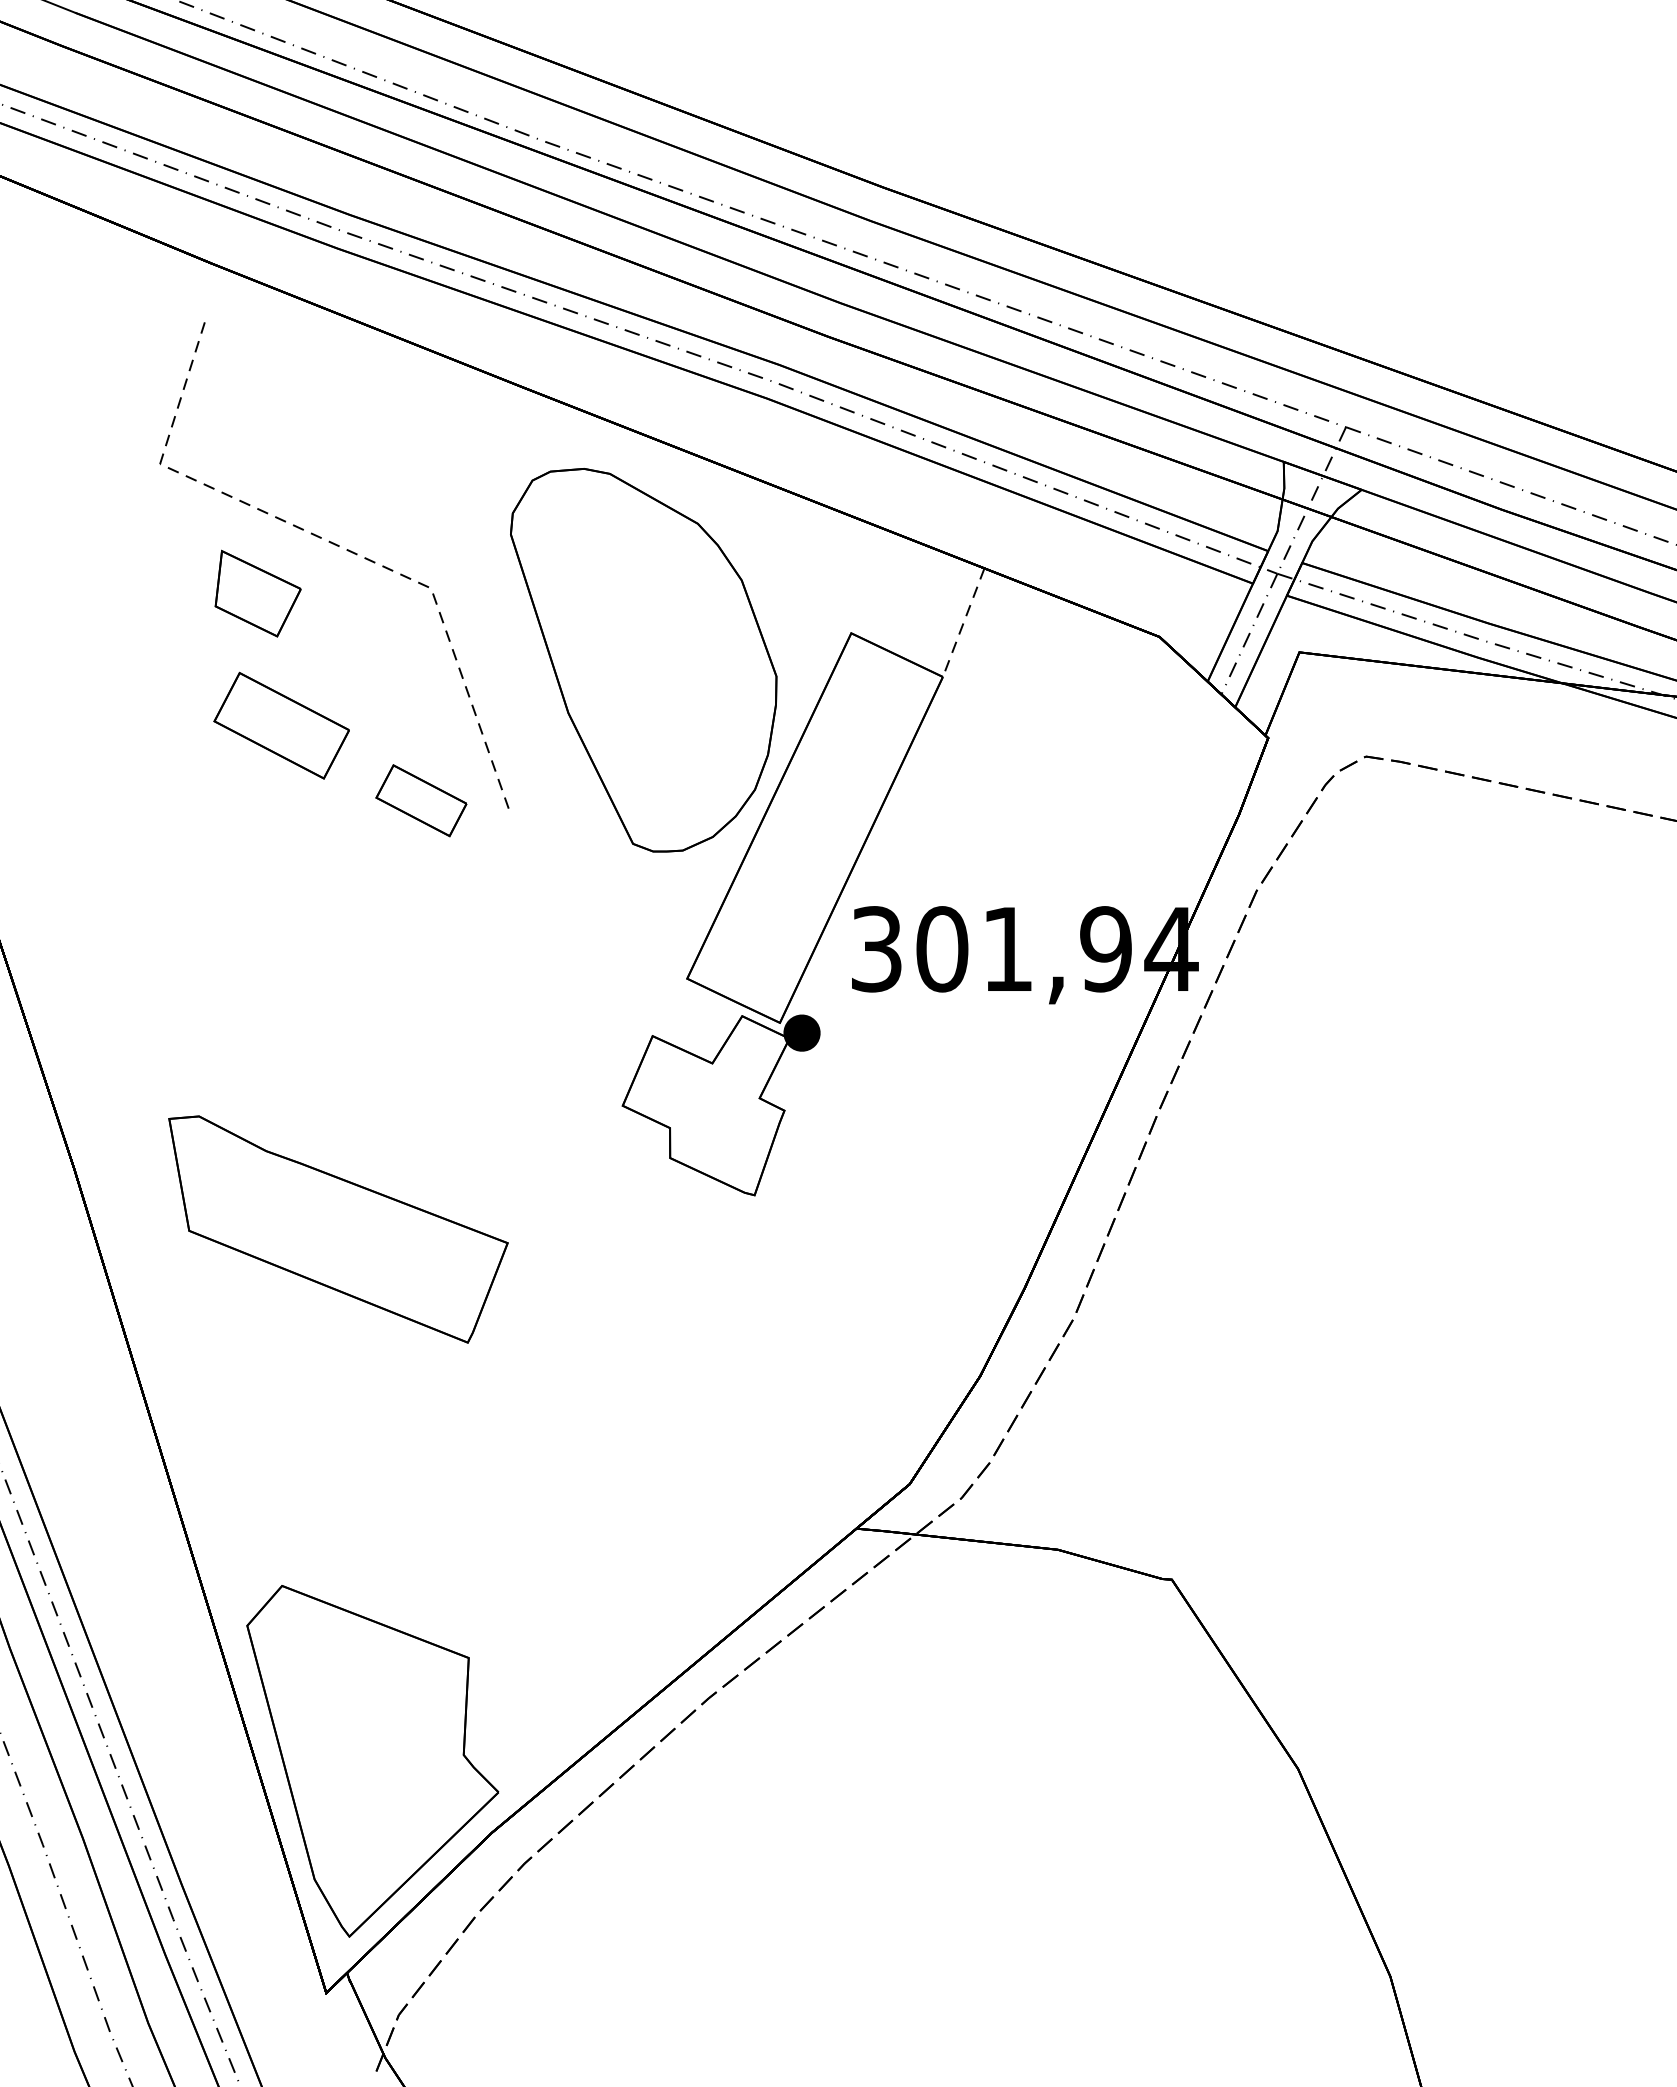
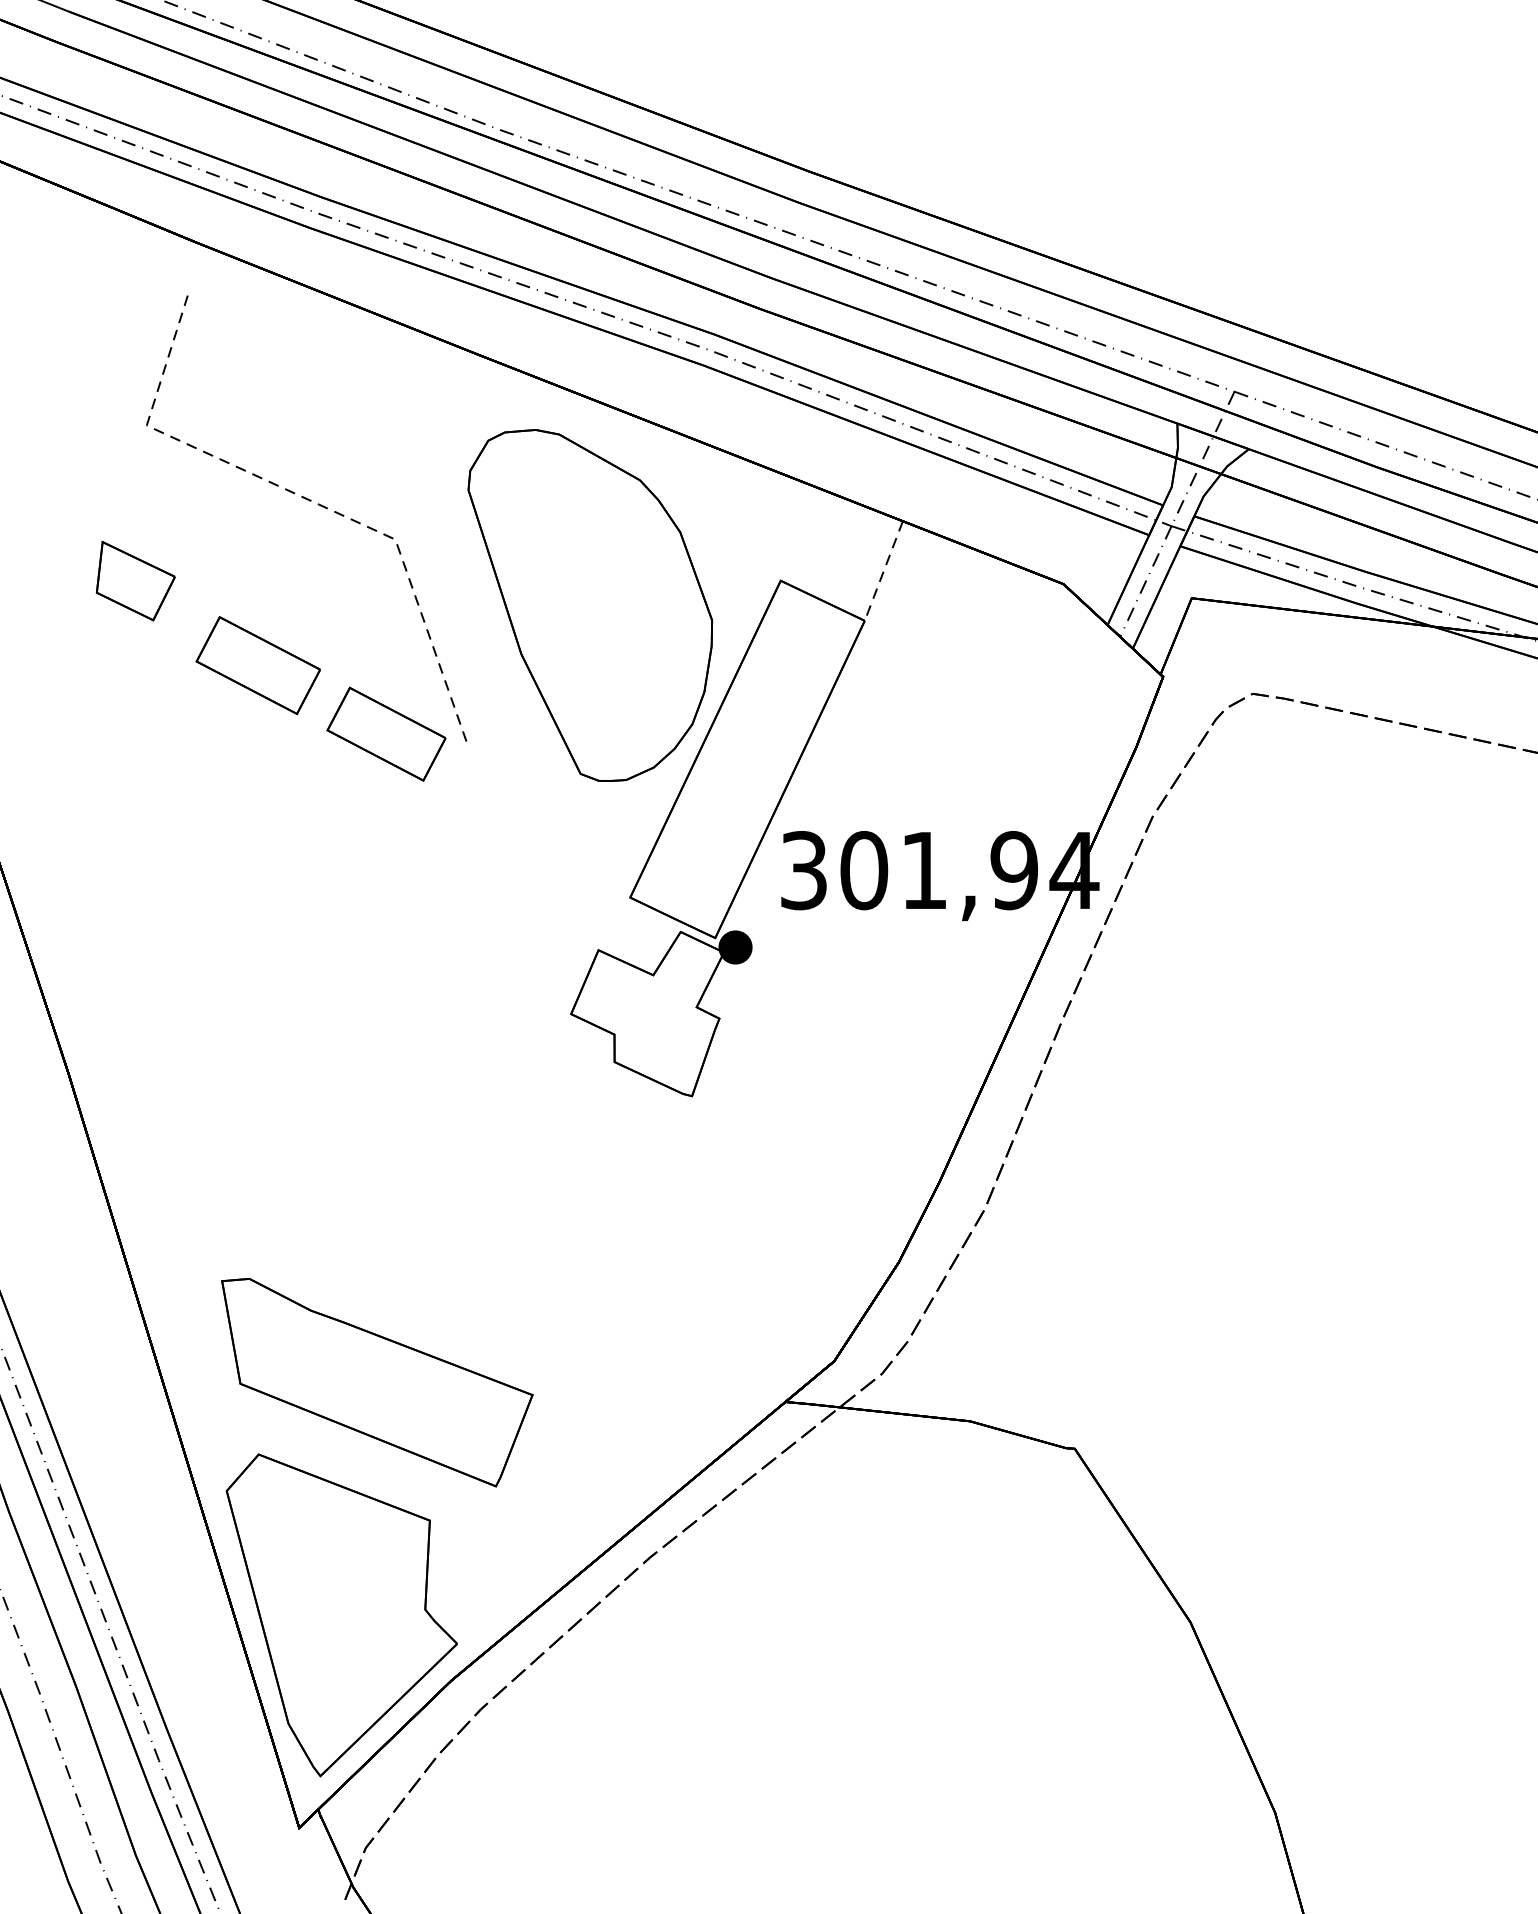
part: (257, 593) -> (135, 580), moved
part: (421, 800) -> (386, 734), size x1.43
part: (338, 1229) -> (377, 1382), moved

